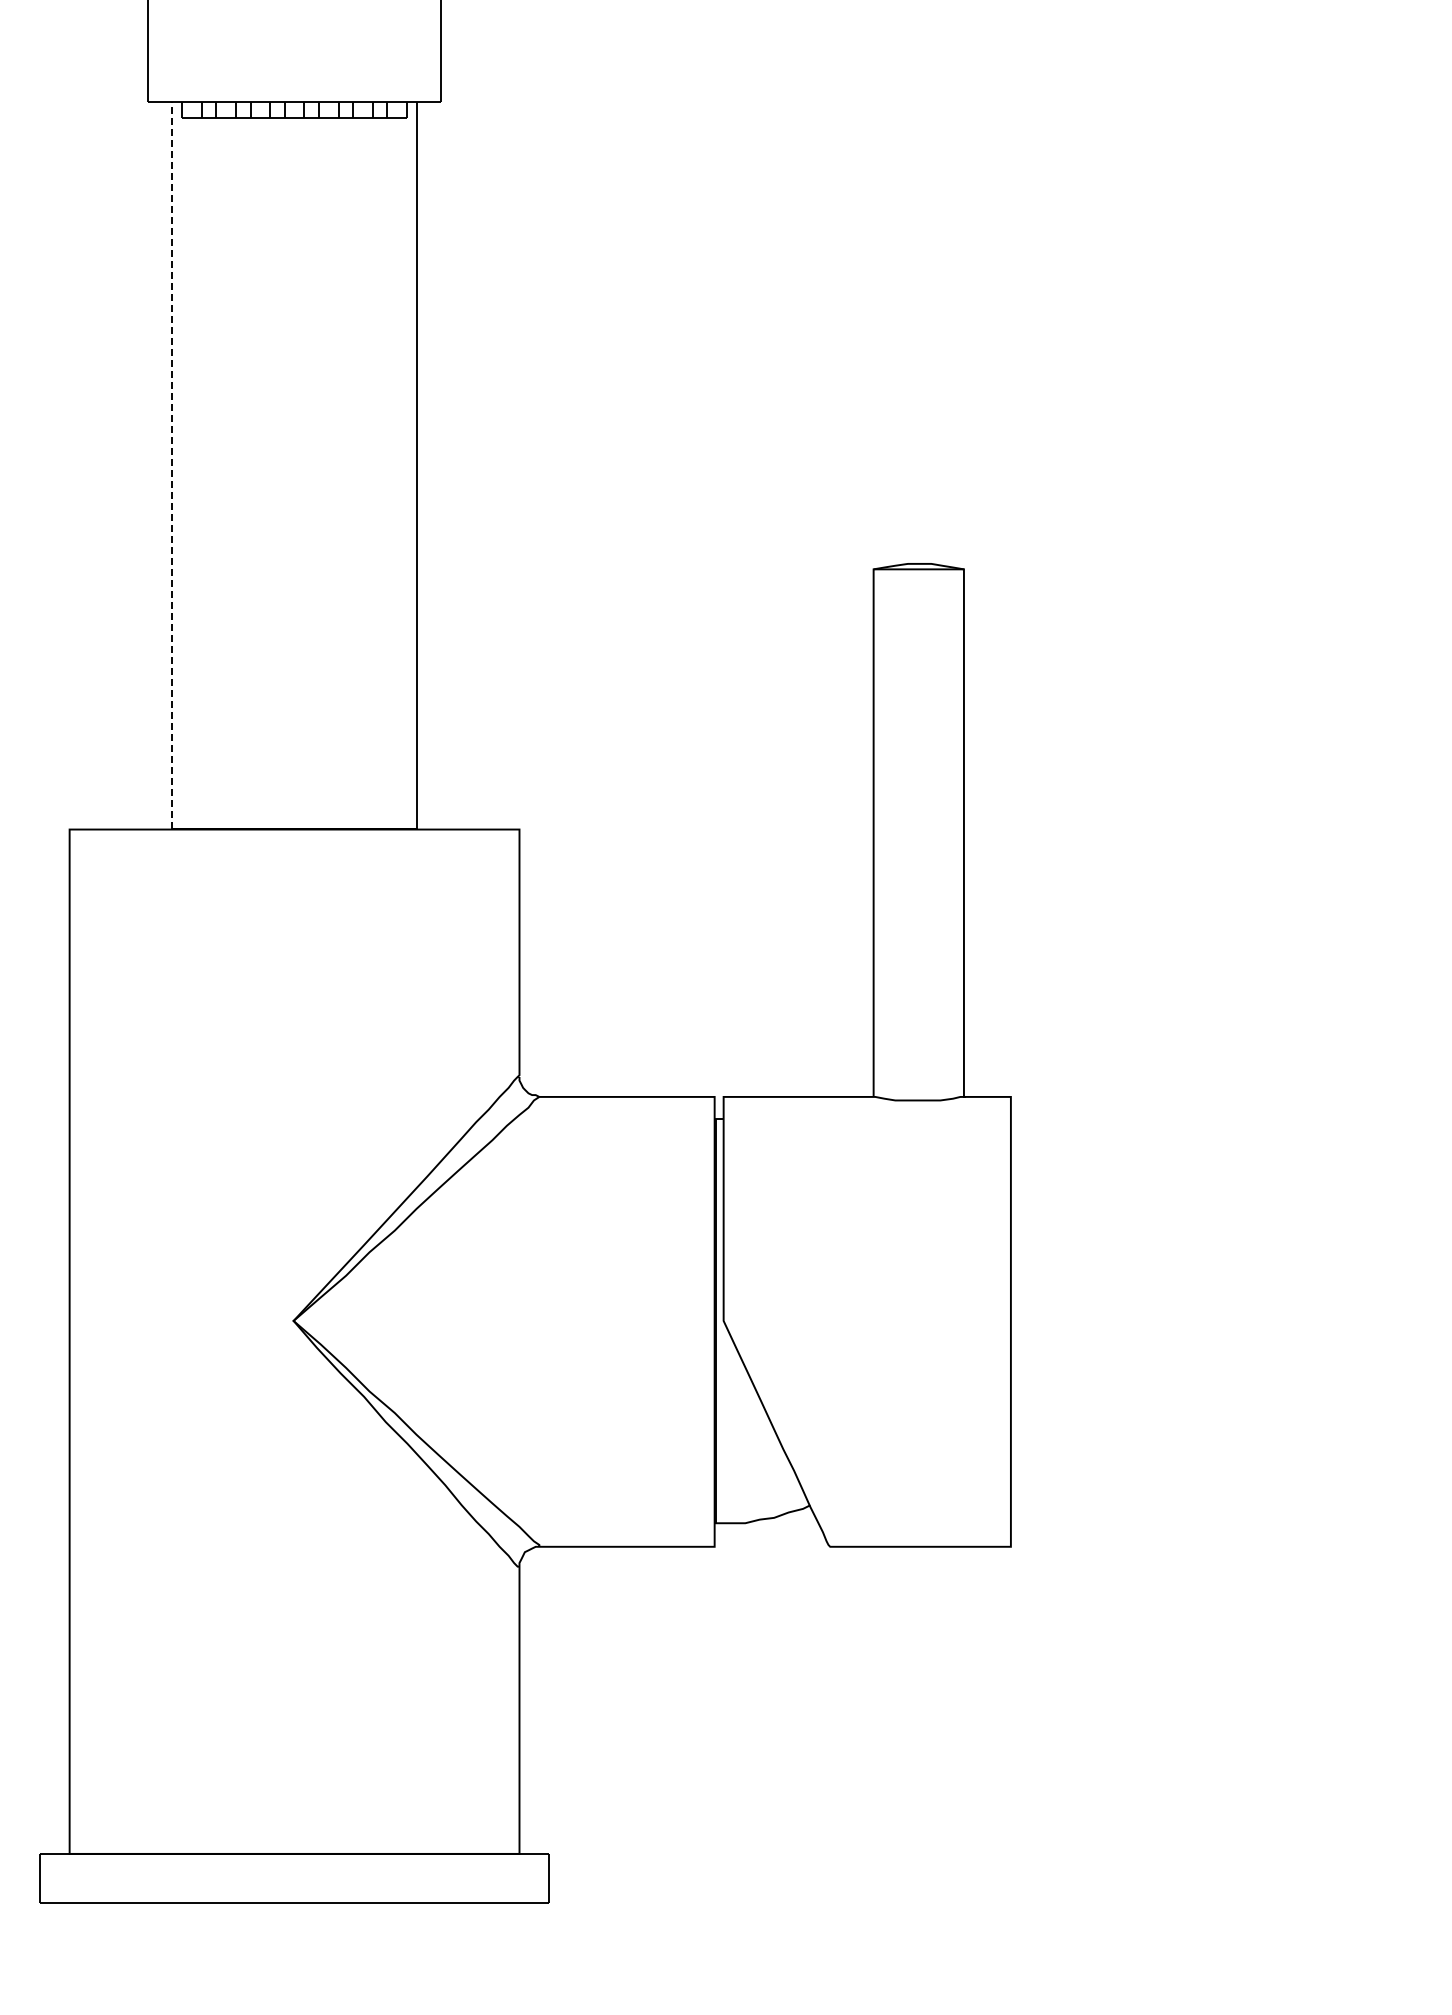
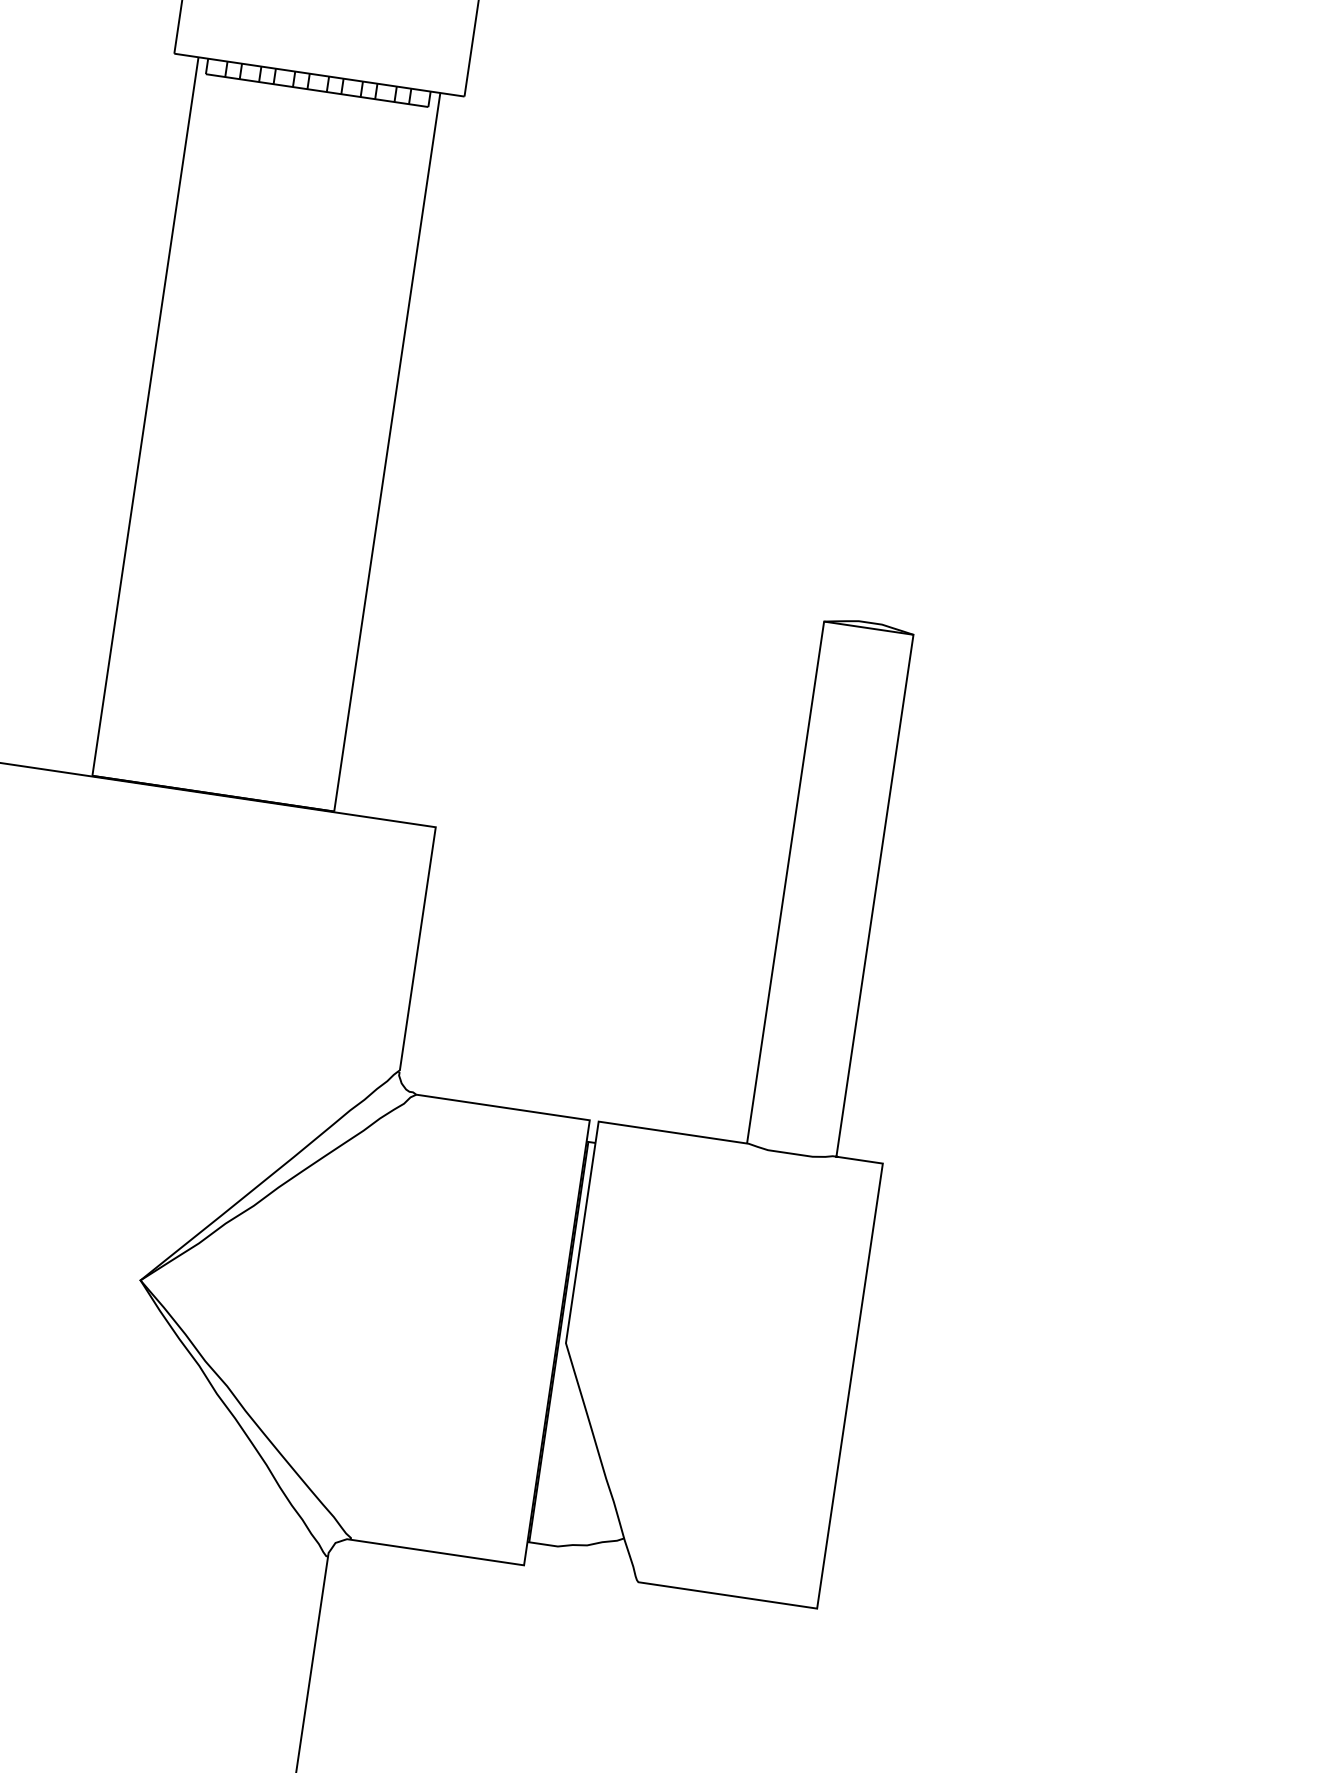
line: (172, 465) -> (145, 416), dashed -> solid

